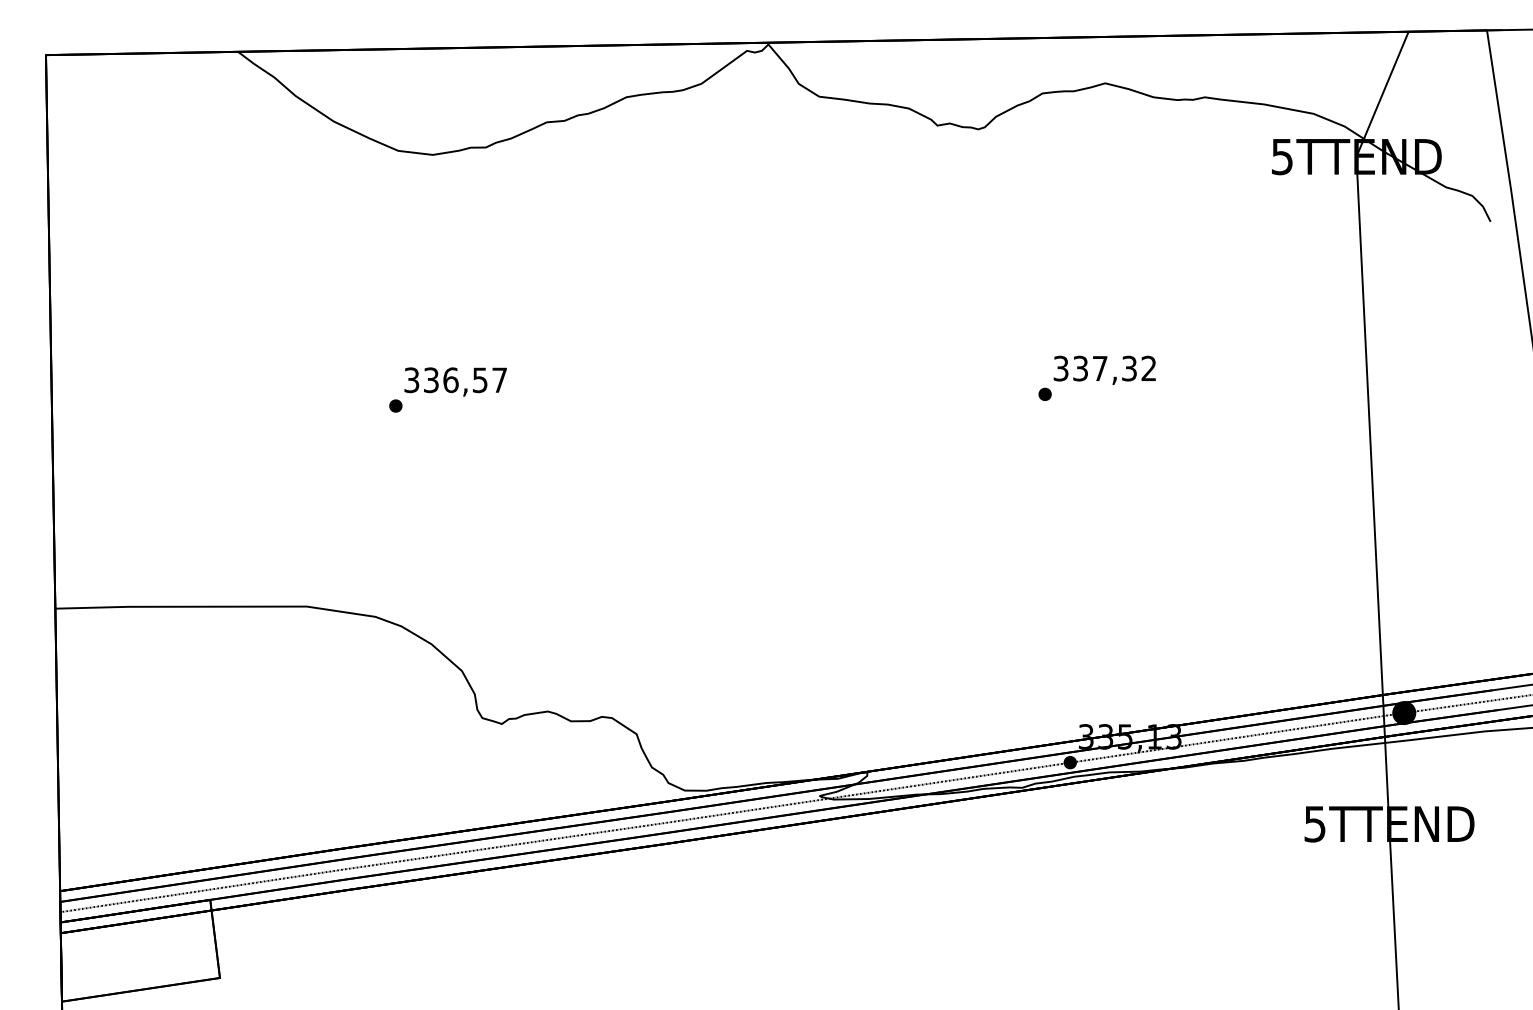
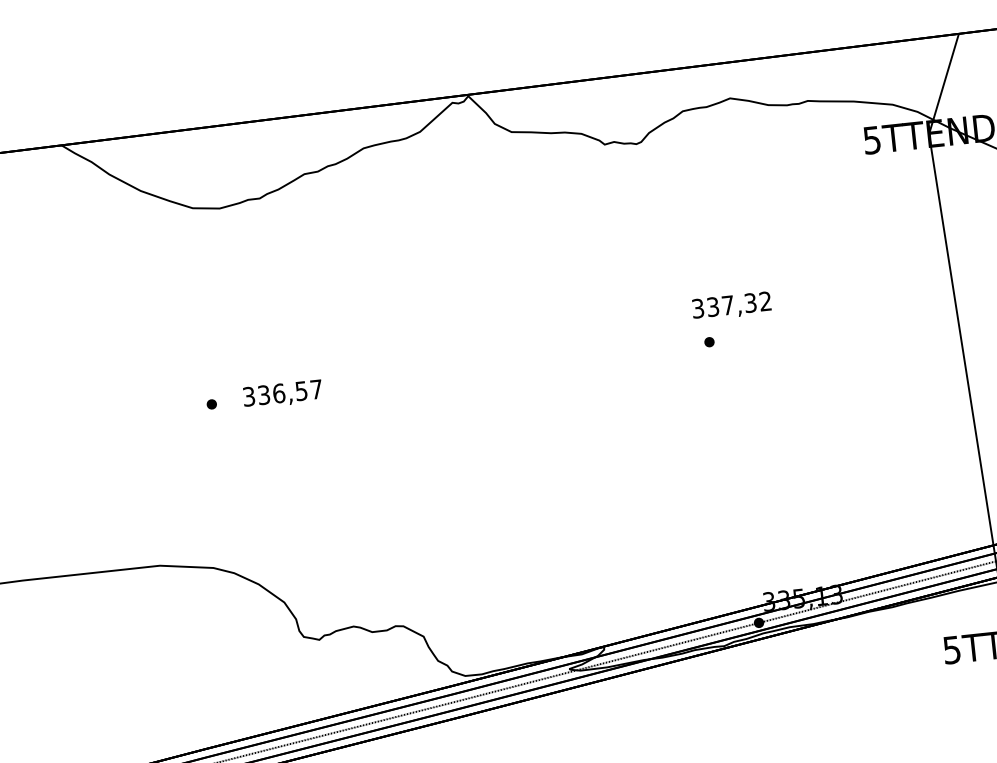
text: (1104, 369) -> (731, 305), moved
text: (455, 381) -> (282, 394), moved

